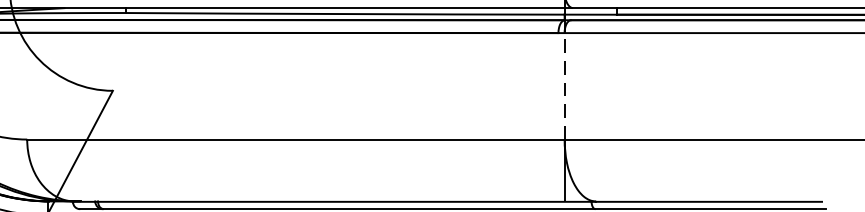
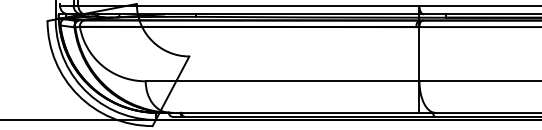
line: (564, 84) -> (419, 53), dashed -> solid

